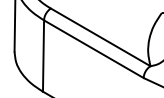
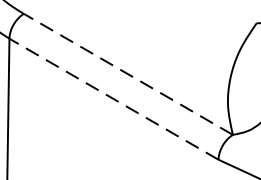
line: (100, 37) -> (127, 74), solid -> dashed
line: (93, 49) -> (113, 99), solid -> dashed

